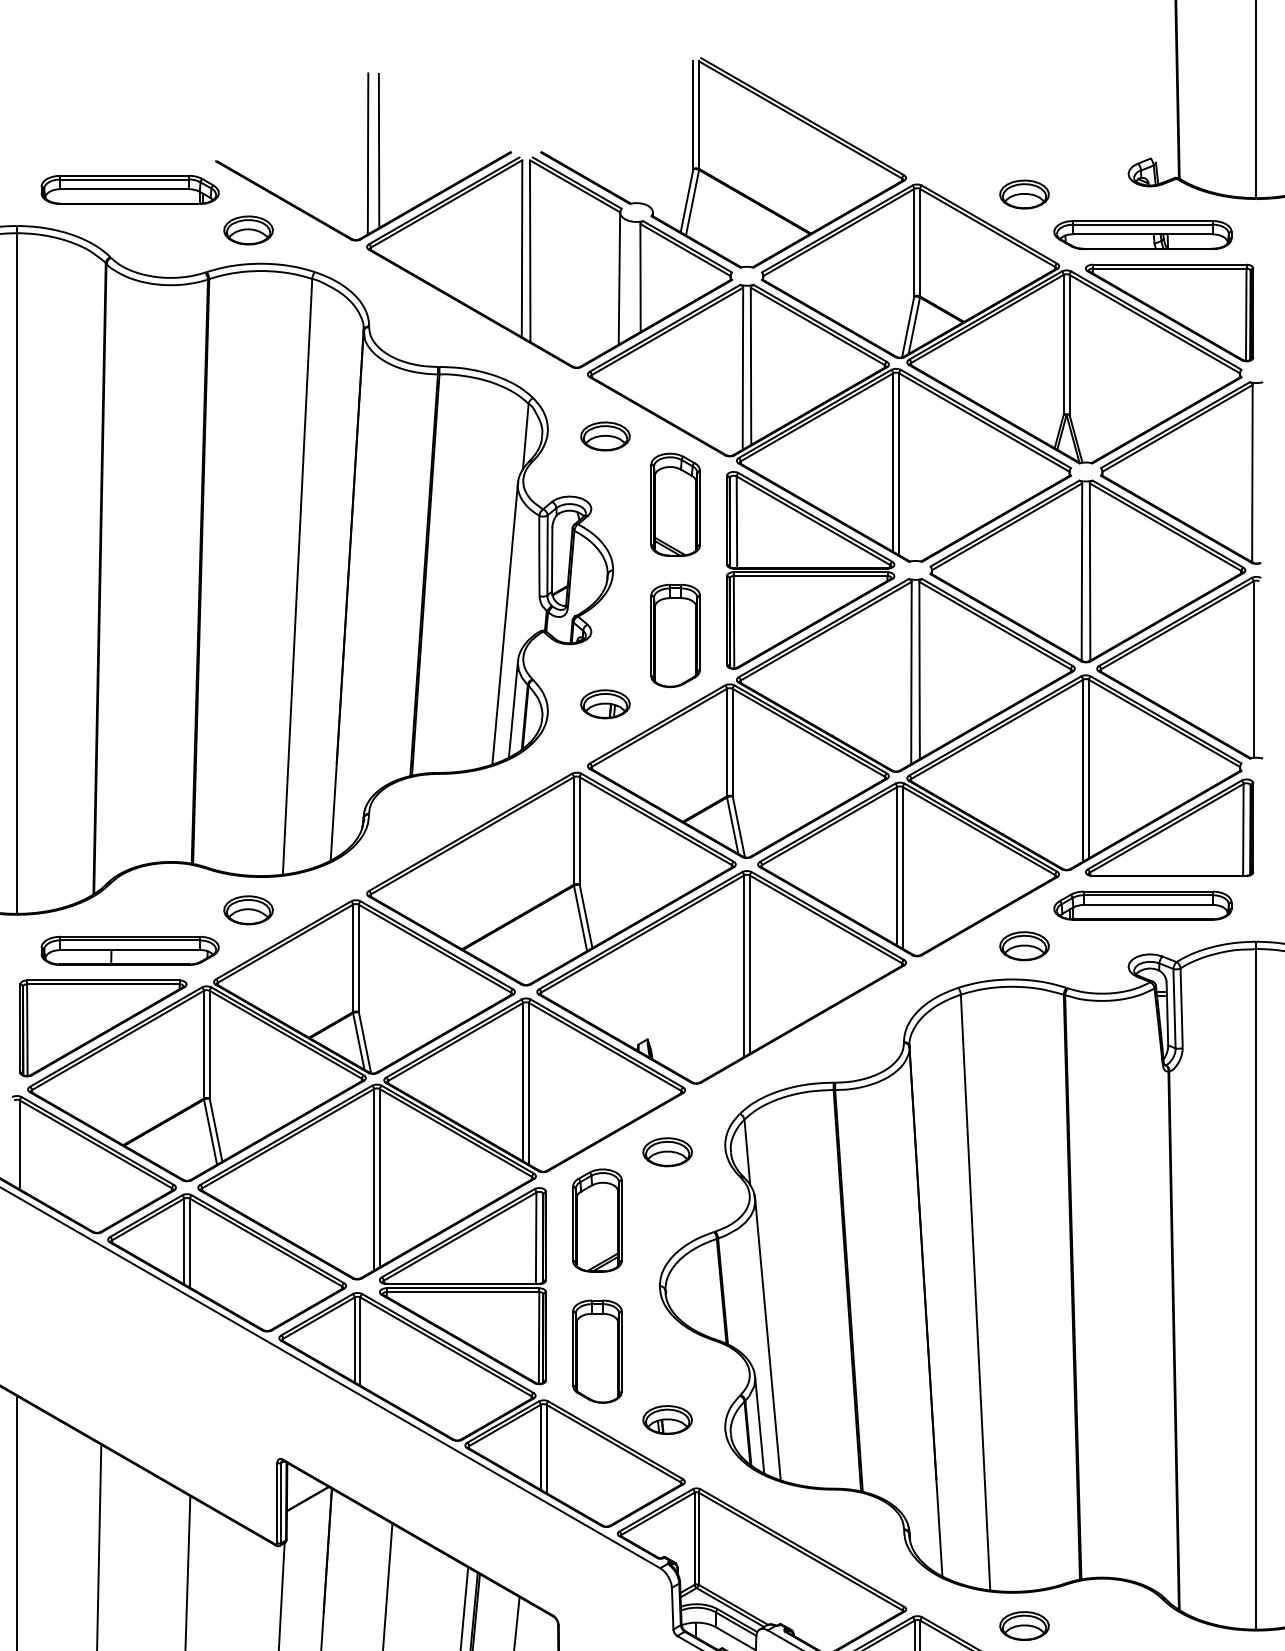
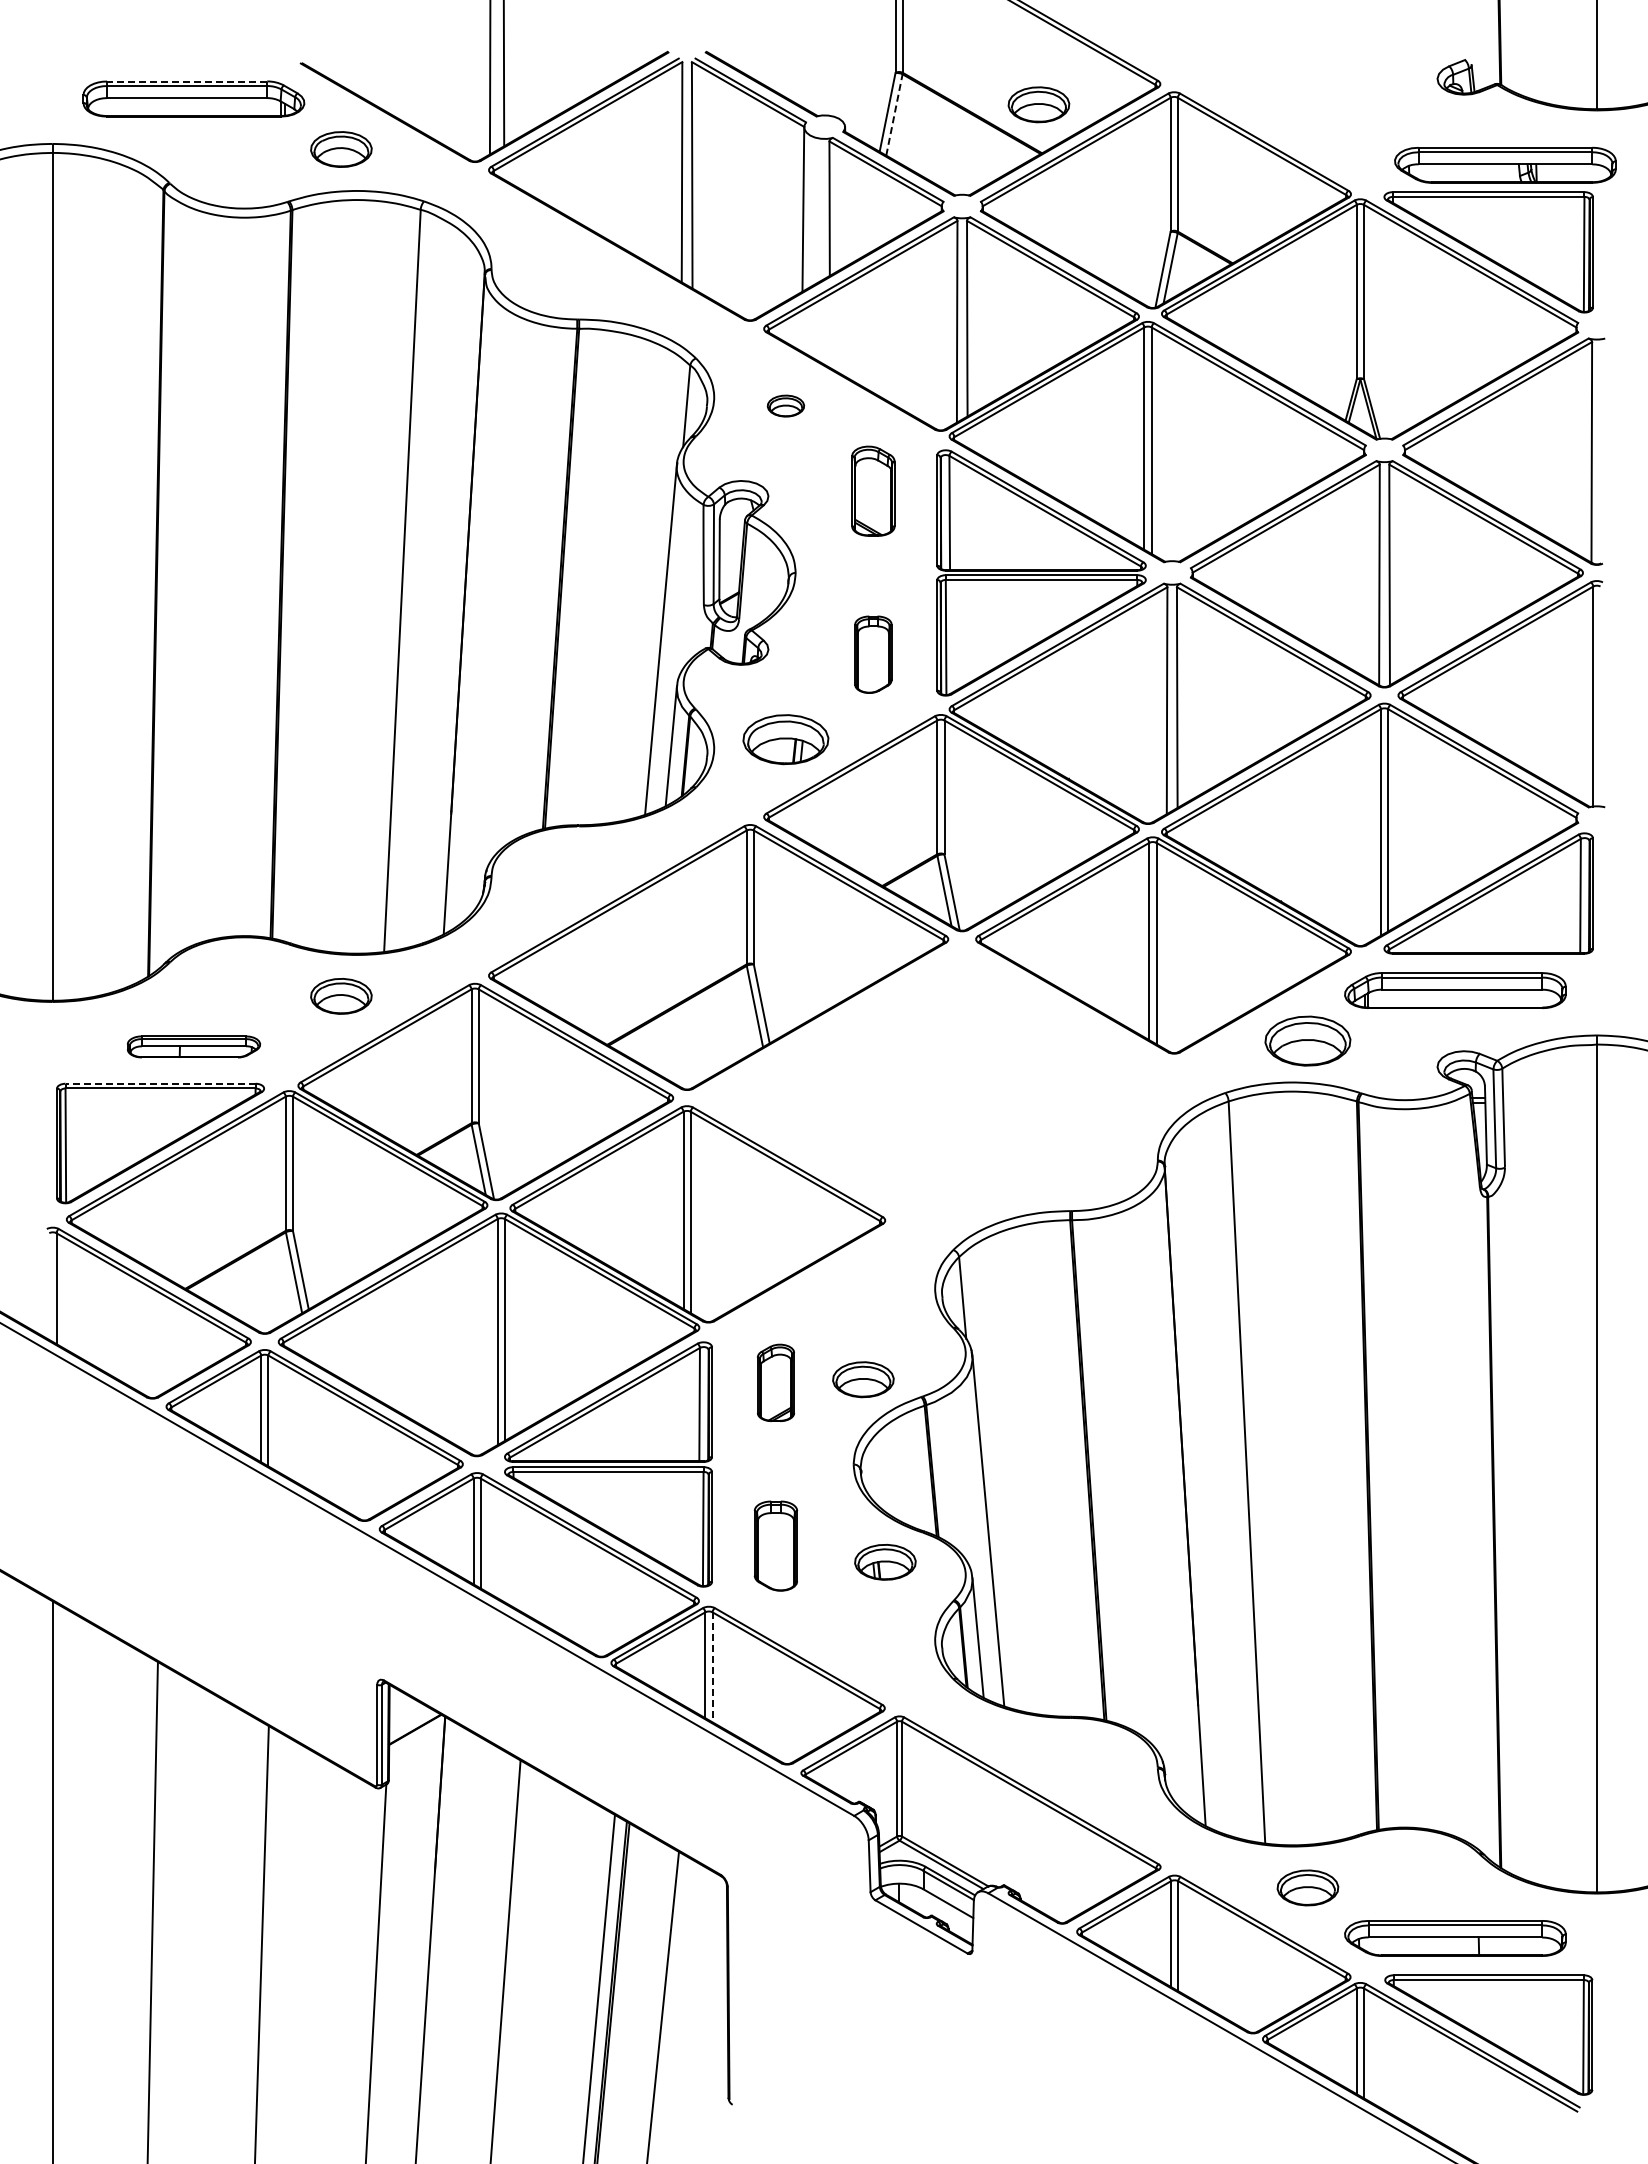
line: (124, 175) -> (186, 81), solid -> dashed
part: (1024, 194) -> (1038, 104), moved
line: (692, 202) -> (894, 114), solid -> dashed
part: (1142, 234) -> (1505, 164), moved
part: (605, 435) -> (785, 405), size x0.6
part: (675, 504) -> (873, 490), size x0.7
part: (675, 635) -> (873, 654), size x0.6
part: (605, 704) -> (785, 739), size x1.4
part: (1024, 945) -> (1307, 1040), size x1.4
part: (129, 950) -> (193, 1046), size x0.6
part: (721, 977) -> (930, 1079), removed
line: (103, 980) -> (160, 1083), solid -> dashed
part: (667, 1152) -> (863, 1379), moved
part: (597, 1220) -> (775, 1382), size x0.6
part: (597, 1351) -> (775, 1545), size x0.7
part: (667, 1420) -> (885, 1562), moved
line: (546, 1449) -> (712, 1667), solid -> dashed

